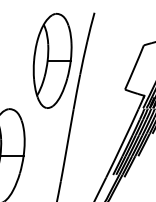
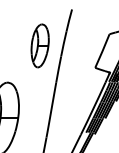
part: (52, 60) -> (40, 45), size x0.6

